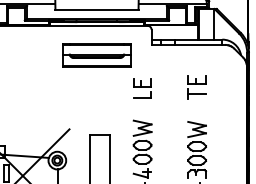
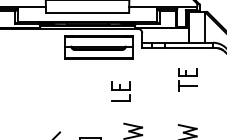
part: (96, 55) -> (98, 47), moved
part: (196, 87) -> (187, 79), moved
part: (142, 88) -> (121, 91), moved

